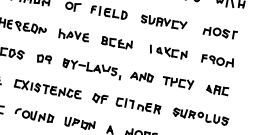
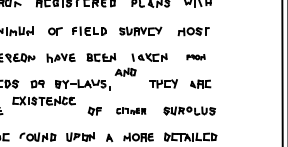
part: (217, 59) -> (195, 56), size x0.6
part: (142, 75) -> (125, 71), moved
part: (47, 88) -> (43, 100), moved
part: (139, 105) -> (131, 110), size x0.7

